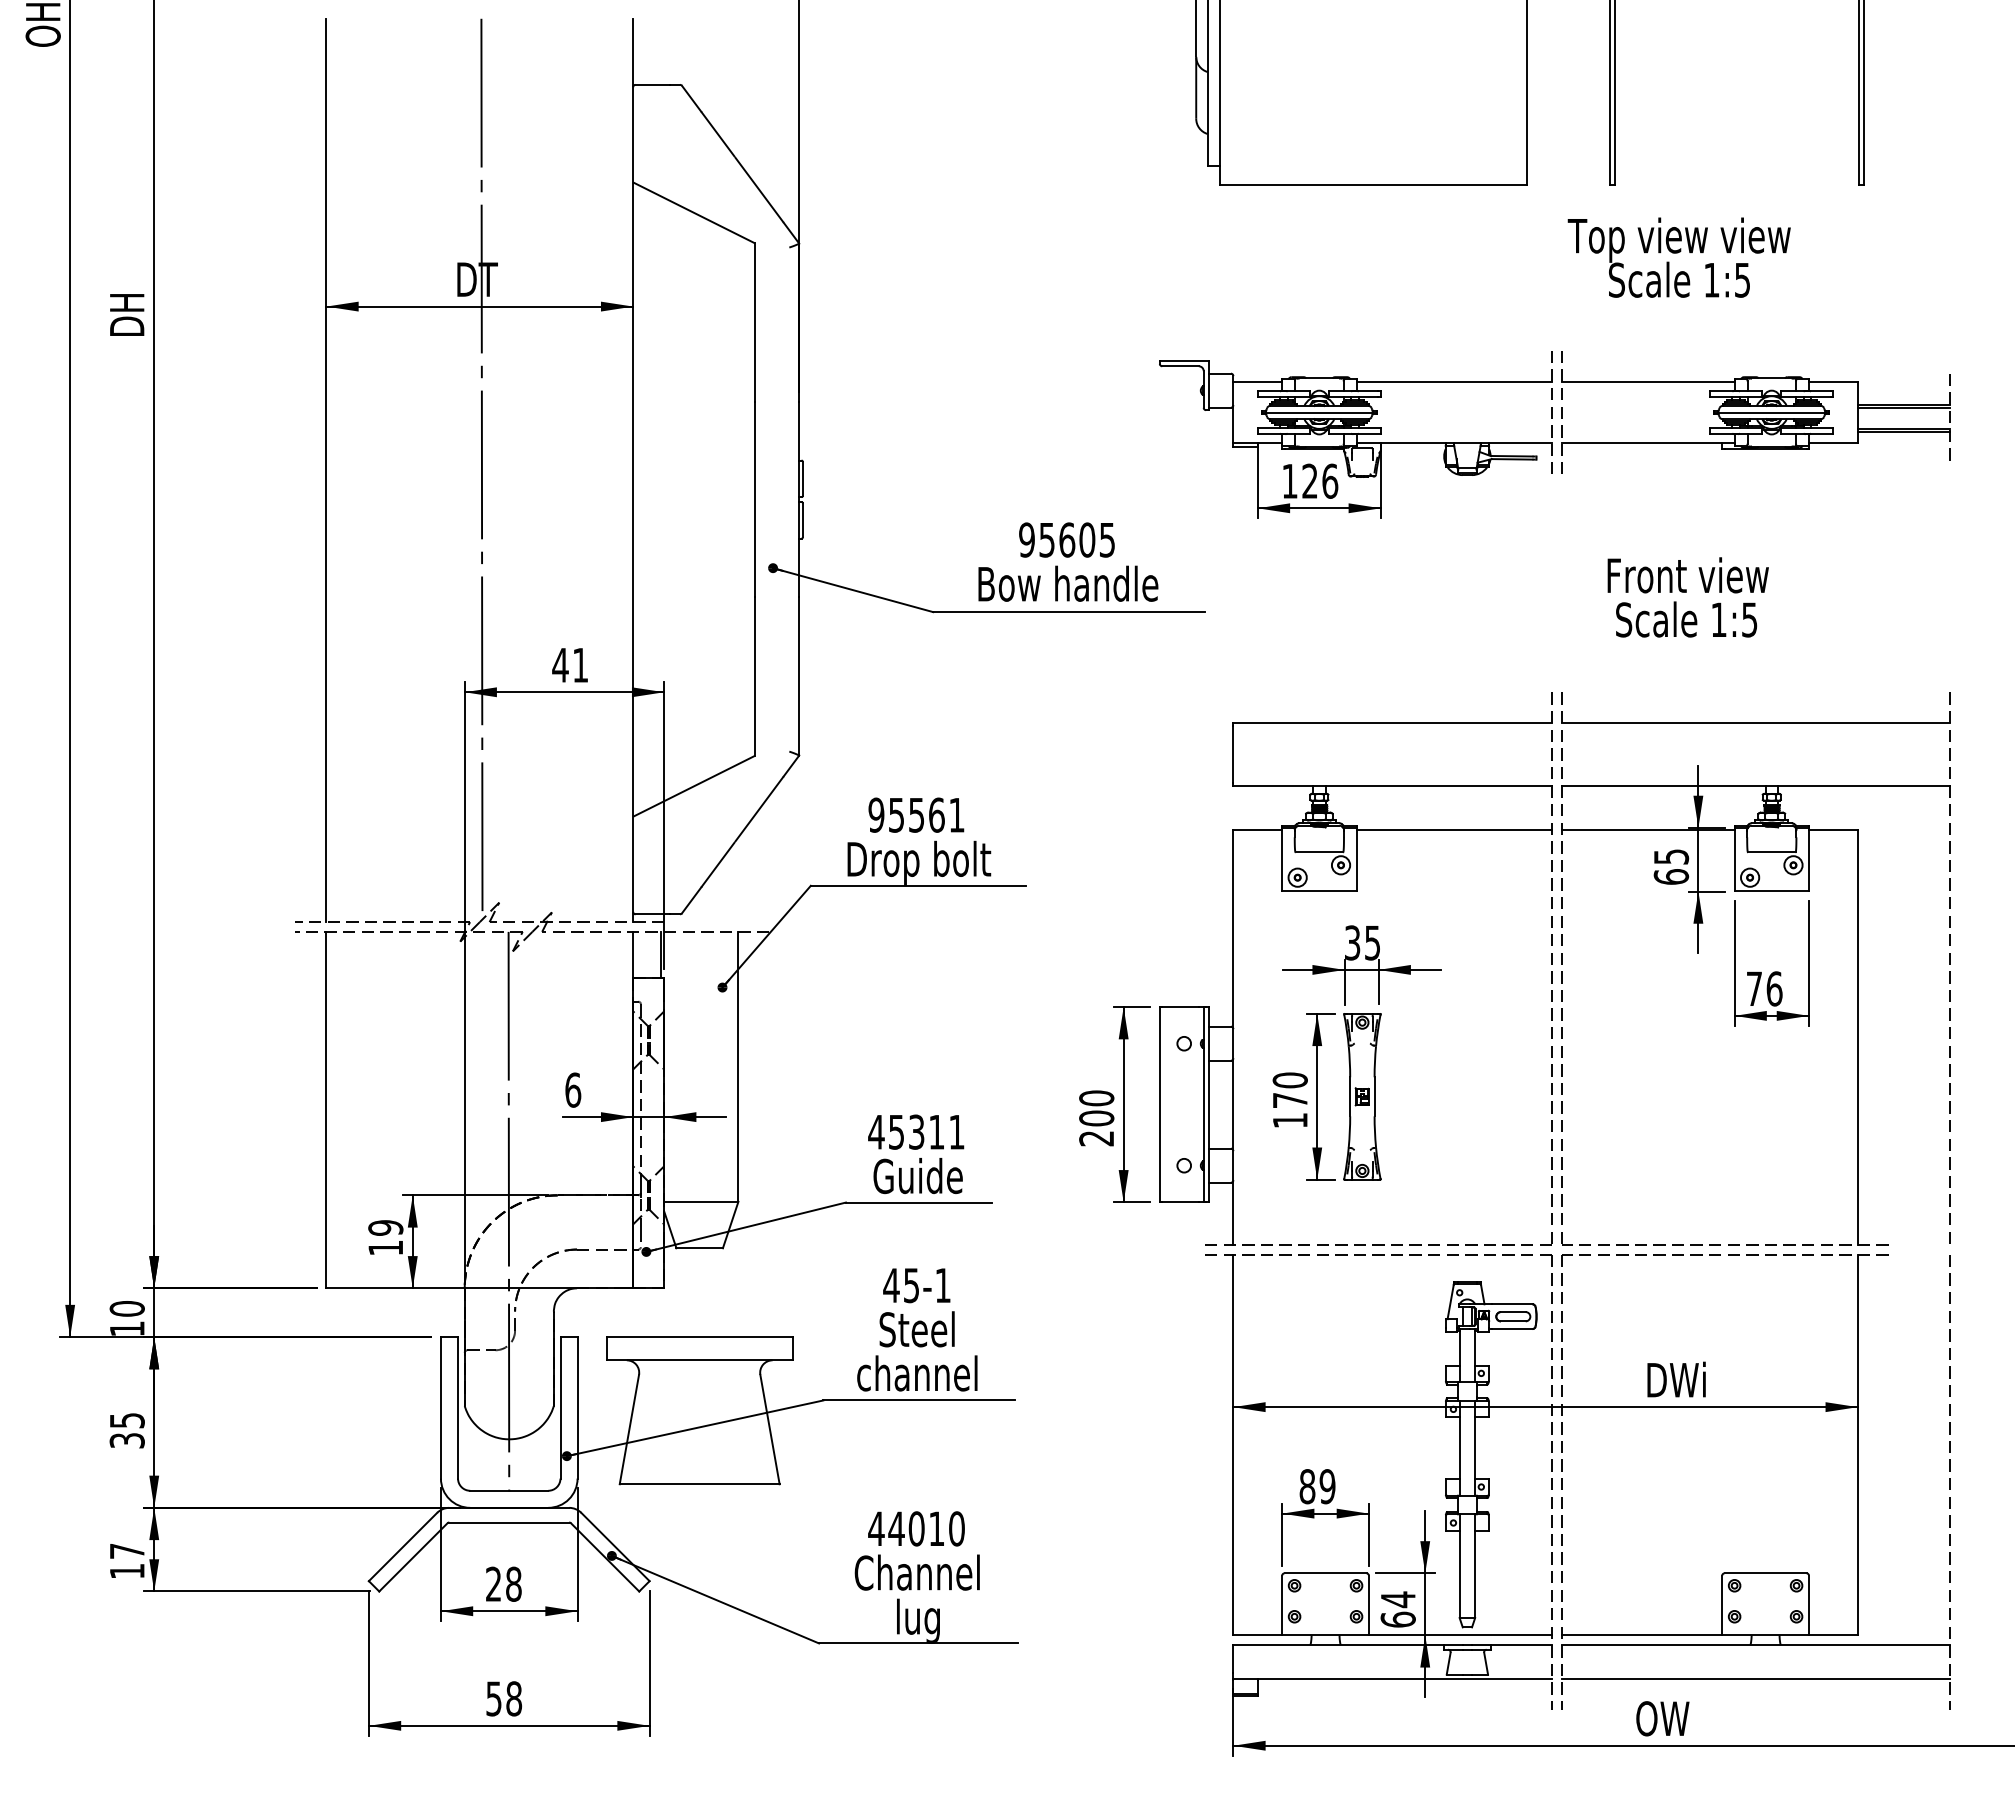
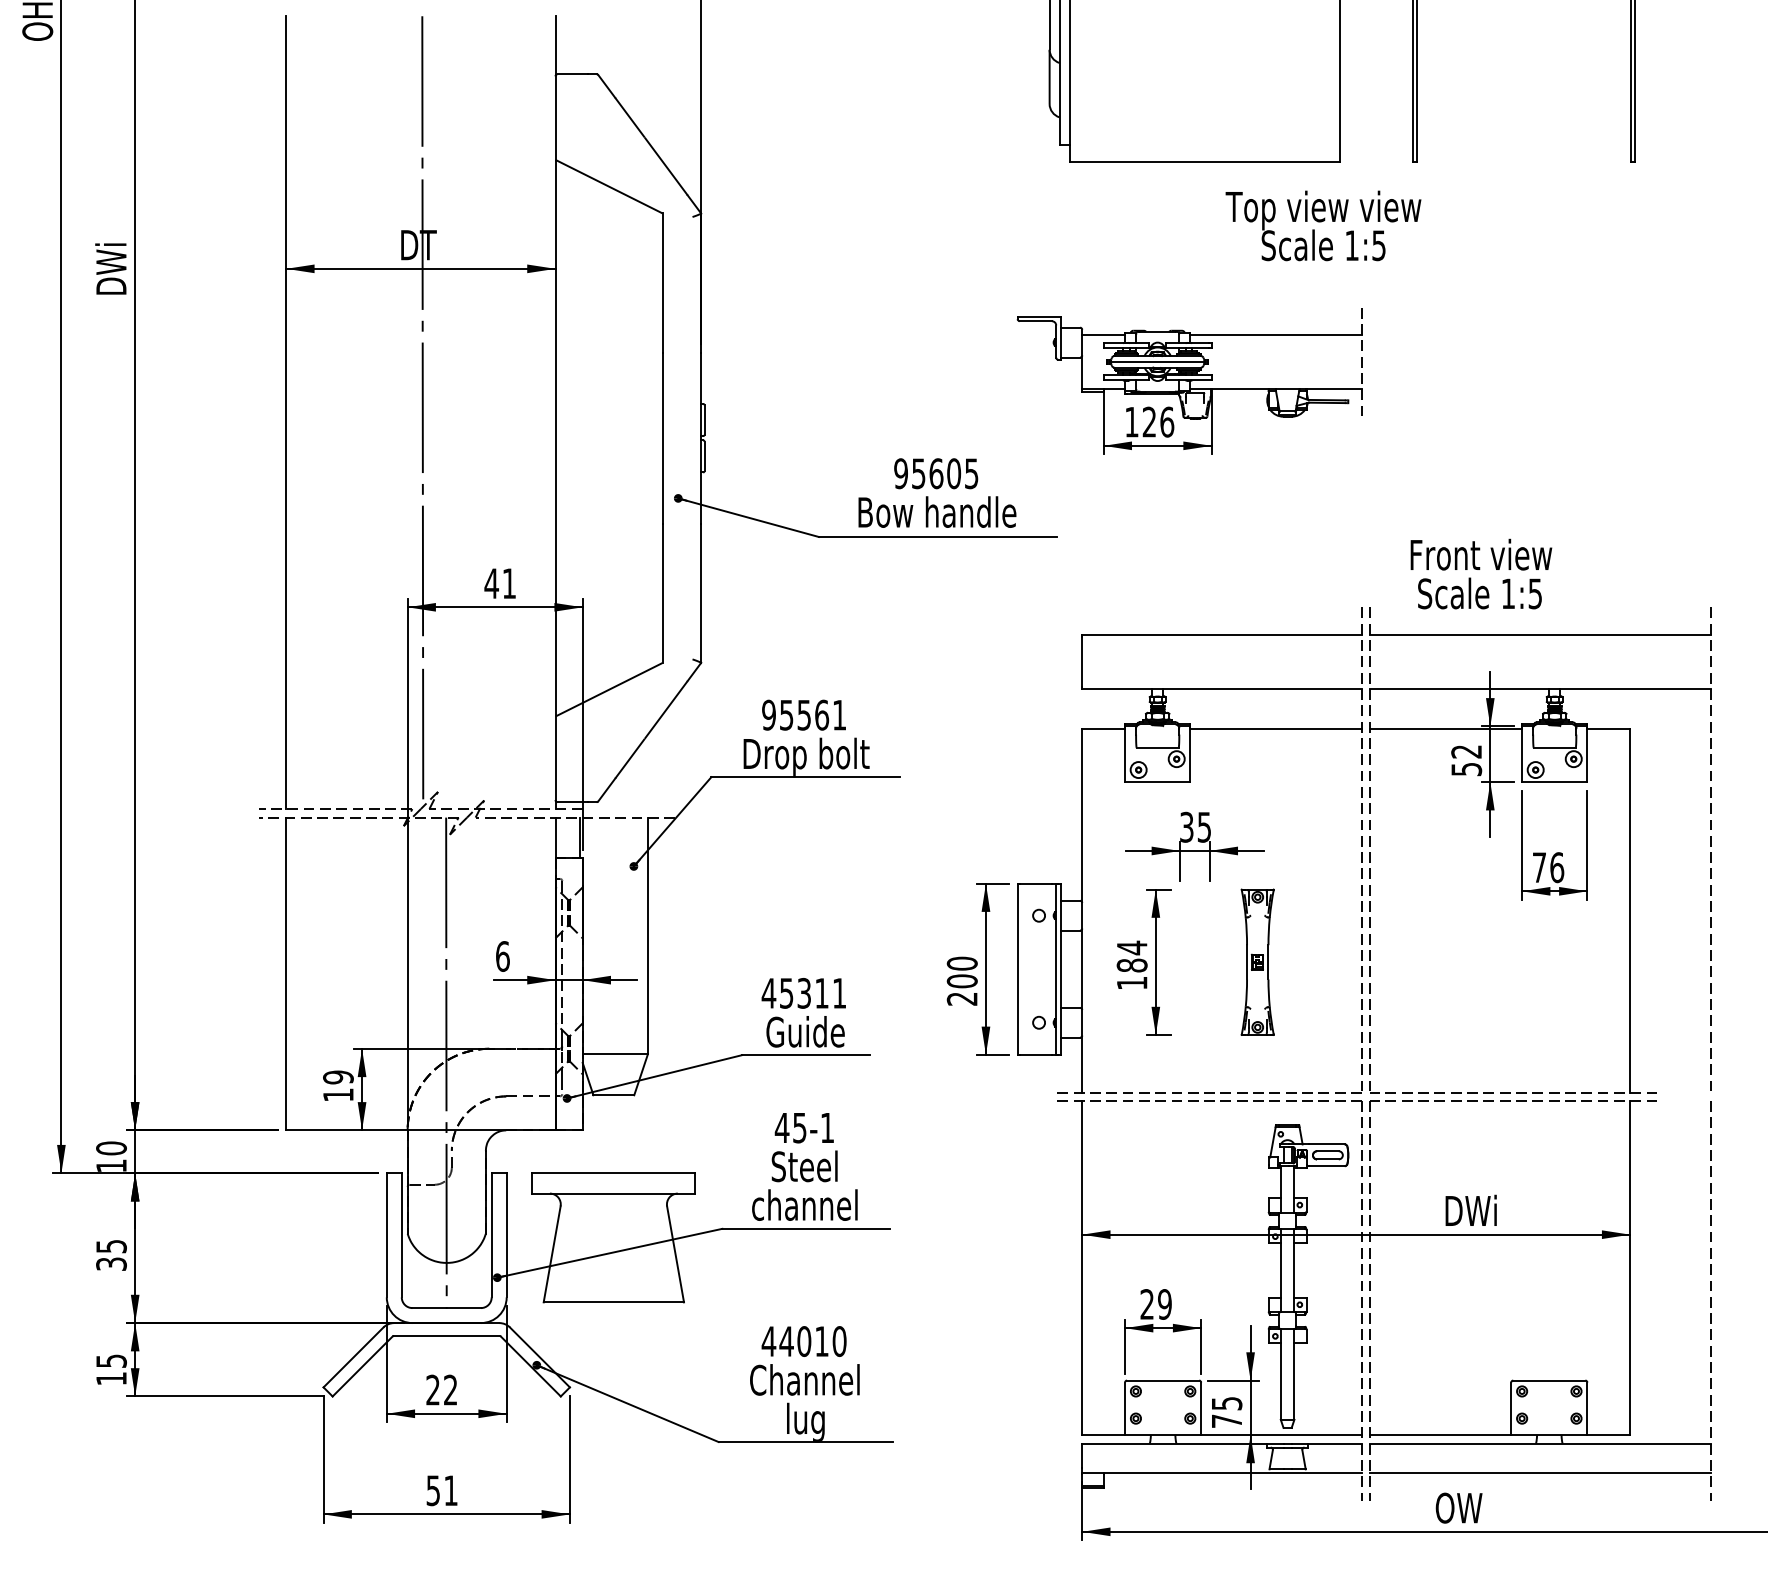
text: (1678, 257) -> (1322, 225), moved
text: (126, 295) -> (110, 259), DH -> DWi
part: (1755, 412) -> (1540, 361), removed
text: (1687, 597) -> (1480, 574), moved
text: (1671, 866) -> (1466, 760), 65 -> 52
text: (1289, 1090) -> (1131, 956), 170 -> 184
part: (1362, 1096) -> (1257, 962), moved
text: (1307, 1486) -> (1147, 1304), 89 -> 29
text: (127, 1551) -> (111, 1361), 17 -> 15
text: (513, 1583) -> (450, 1389), 28 -> 22
text: (1397, 1609) -> (1226, 1412), 64 -> 75
text: (514, 1698) -> (451, 1490), 58 -> 51

